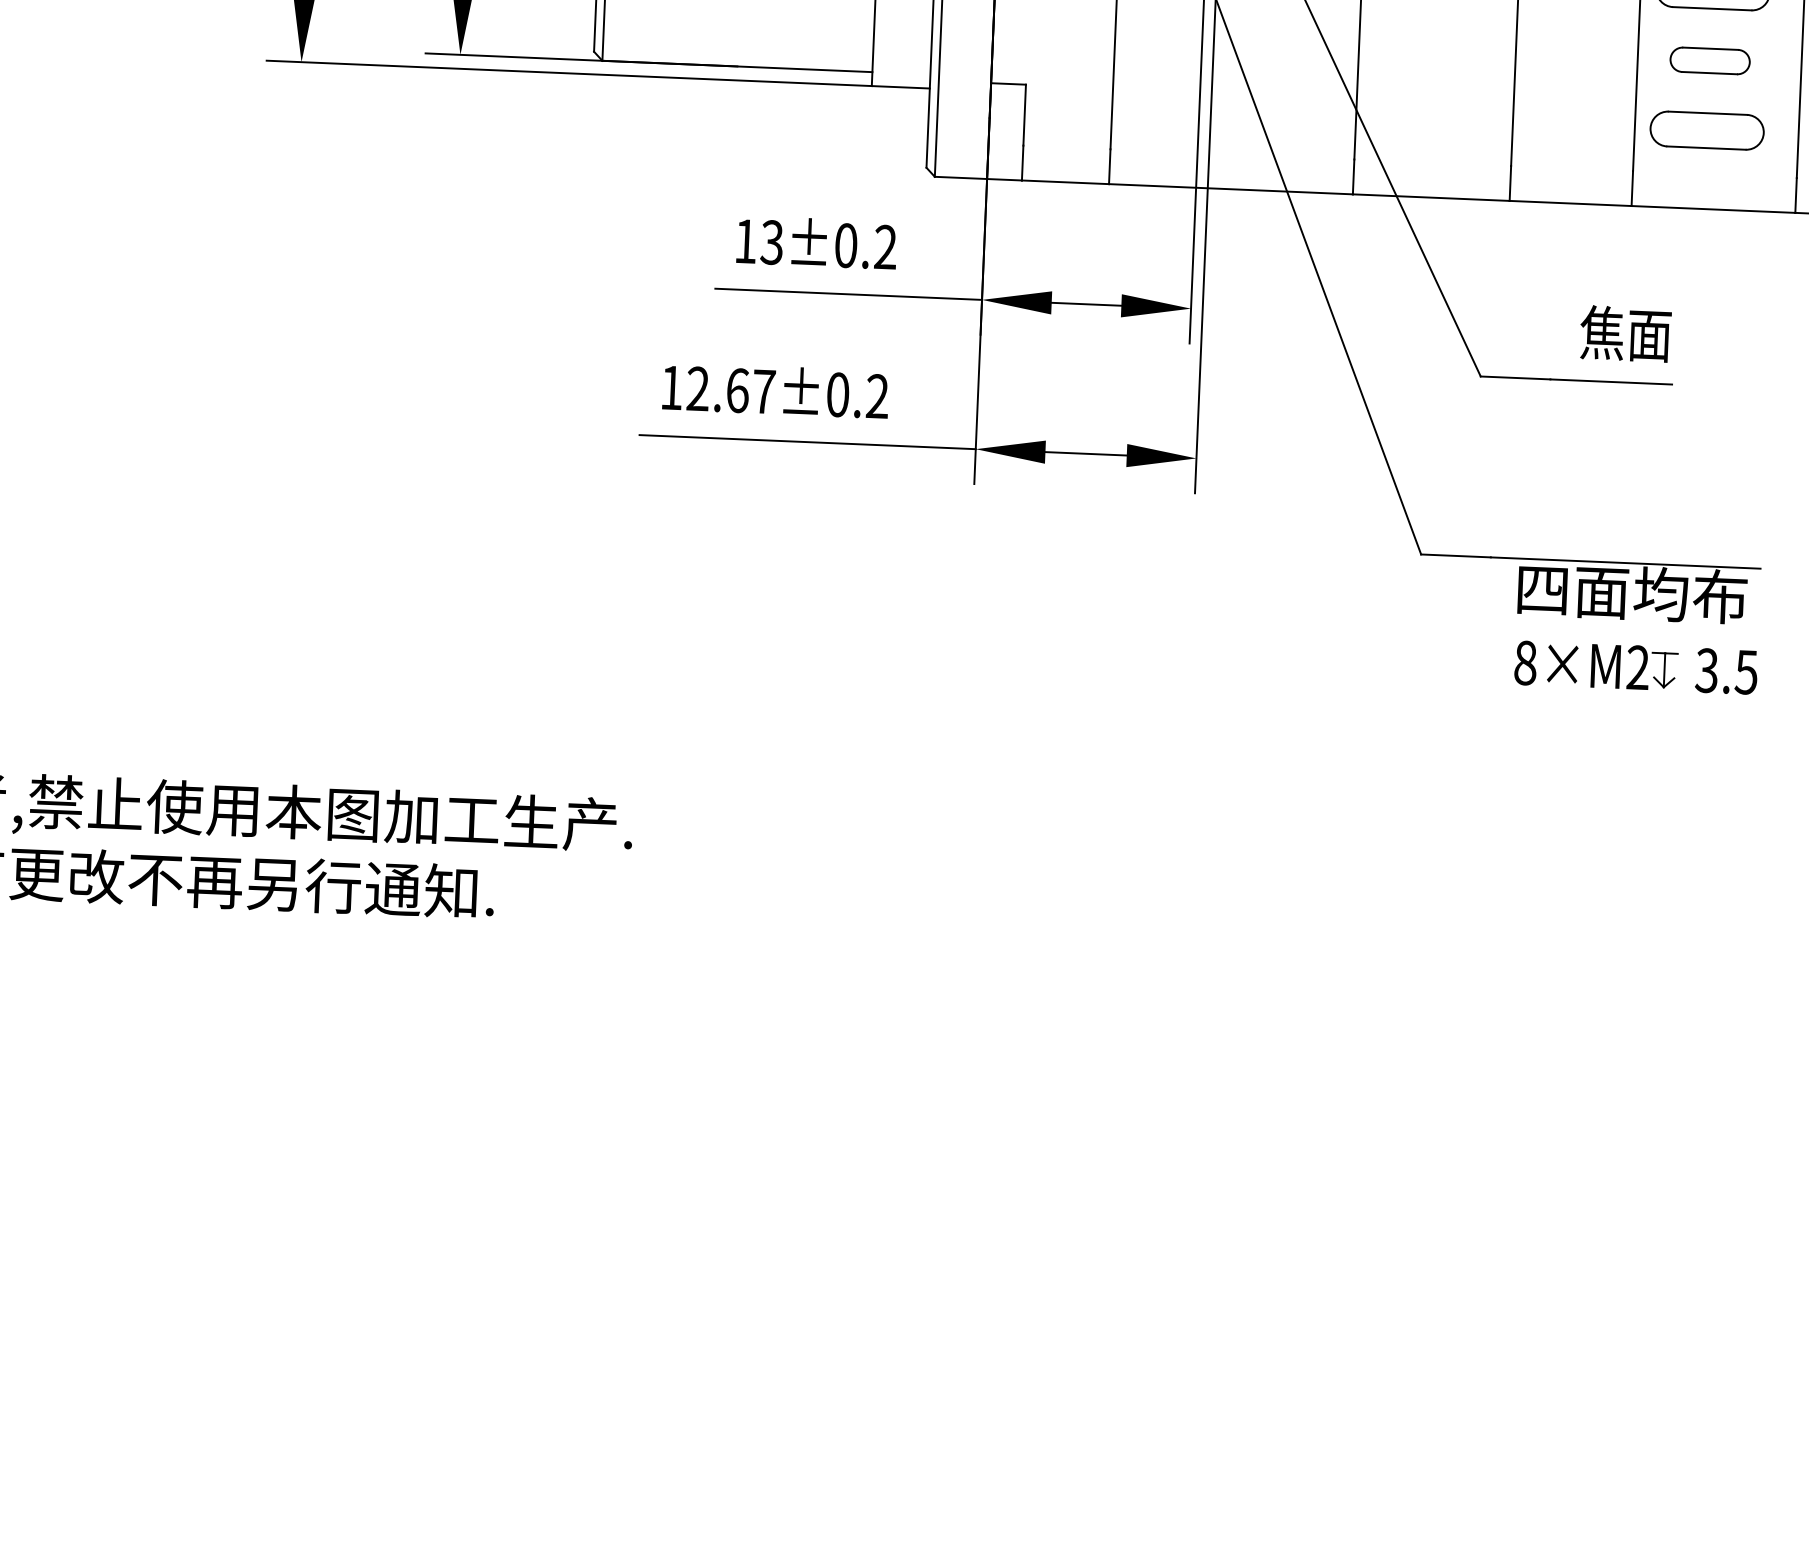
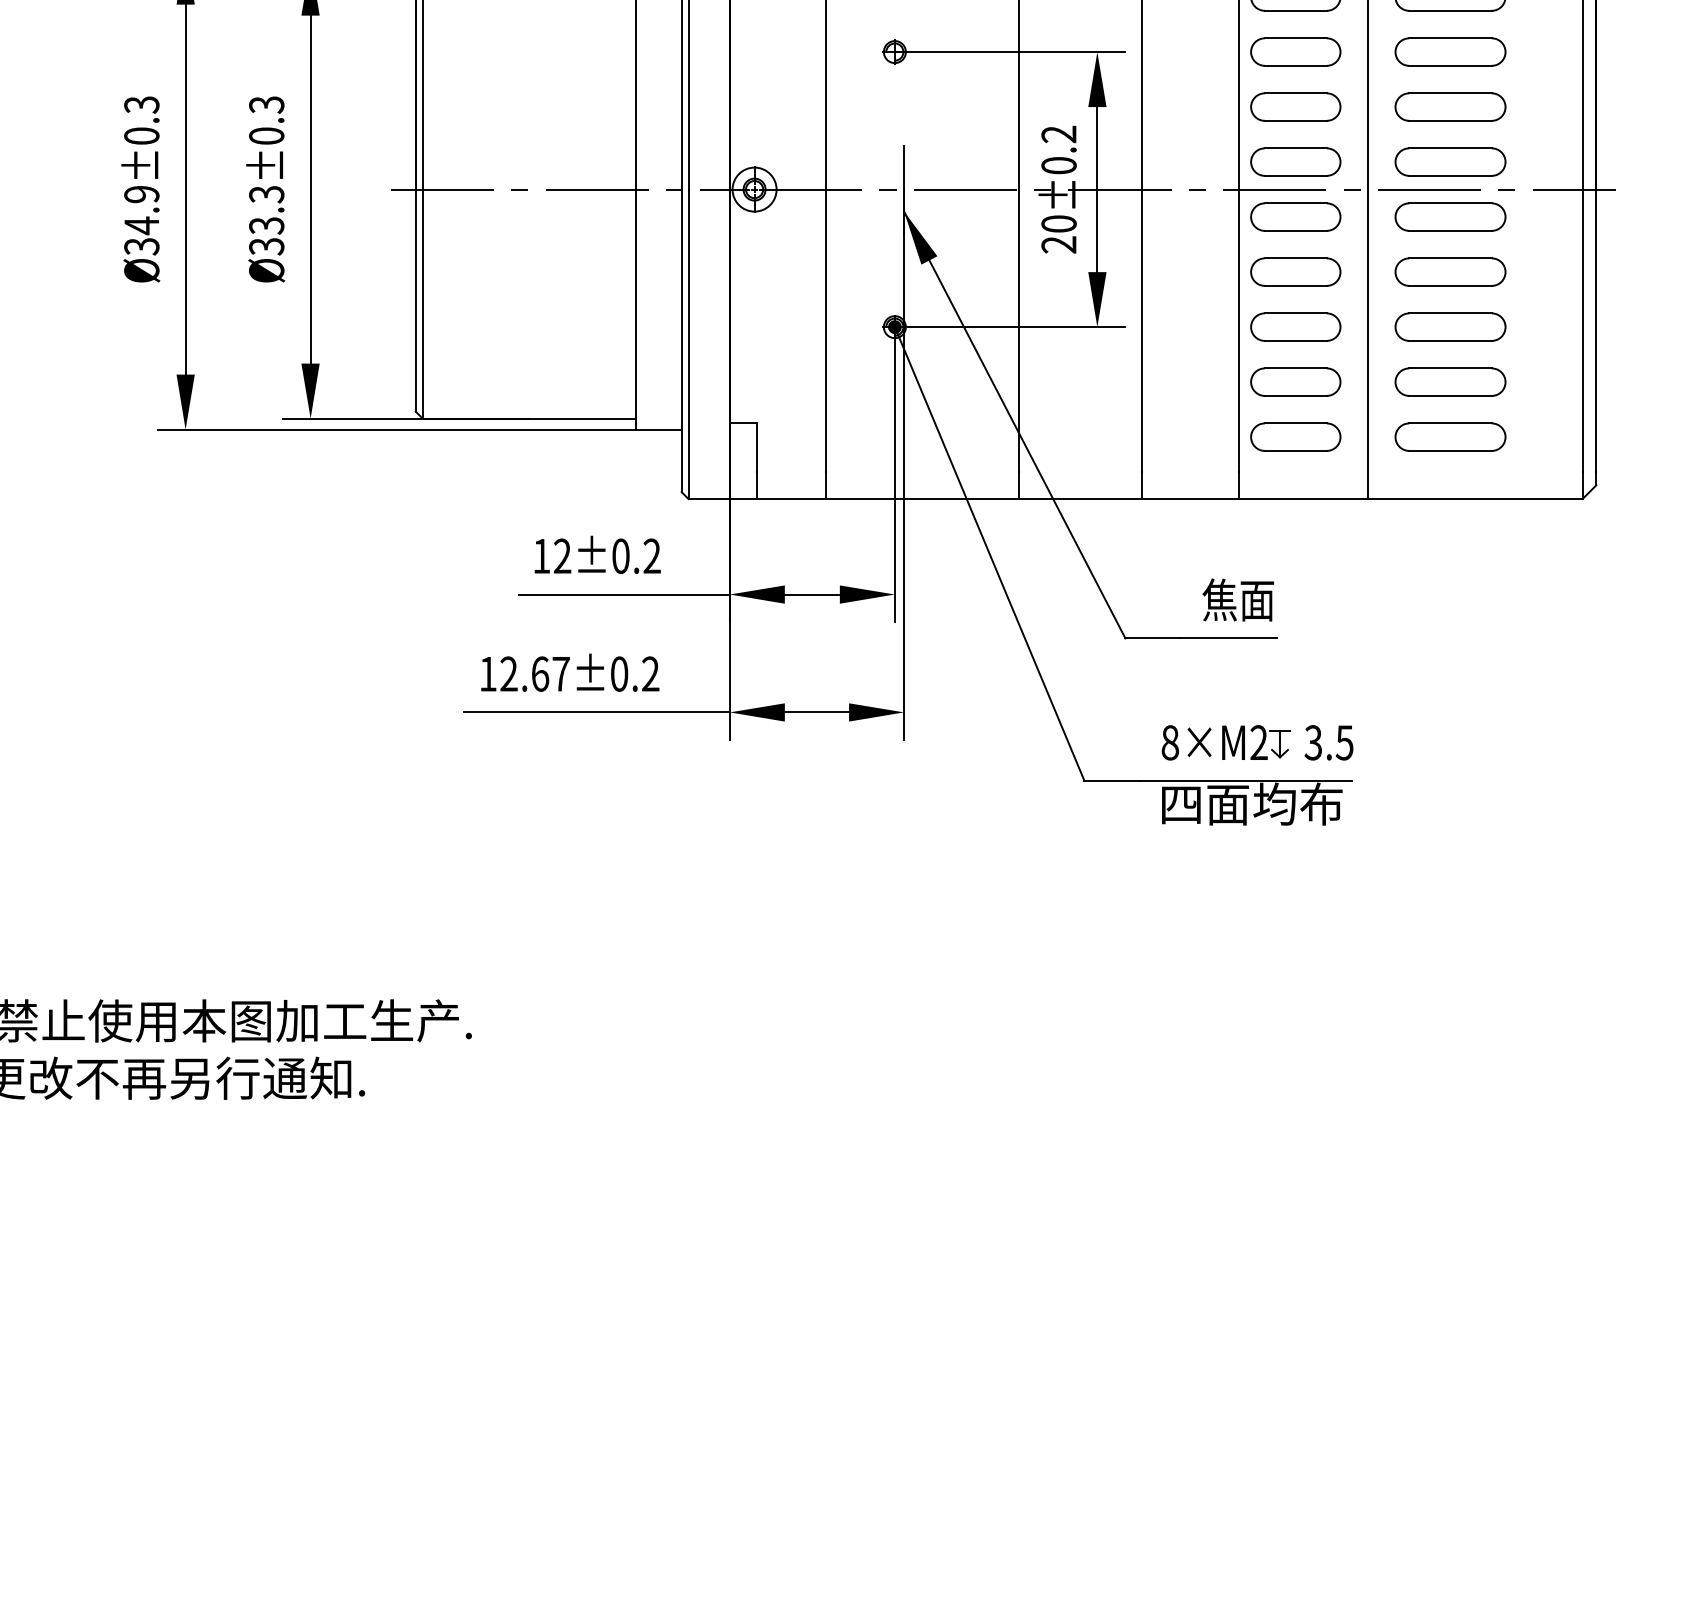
part: (1709, 60) -> (1295, 381), size x1.43
text: (772, 242) -> (562, 556), 13±0.2 -> 12±0.2
part: (1636, 667) -> (1257, 742), moved

